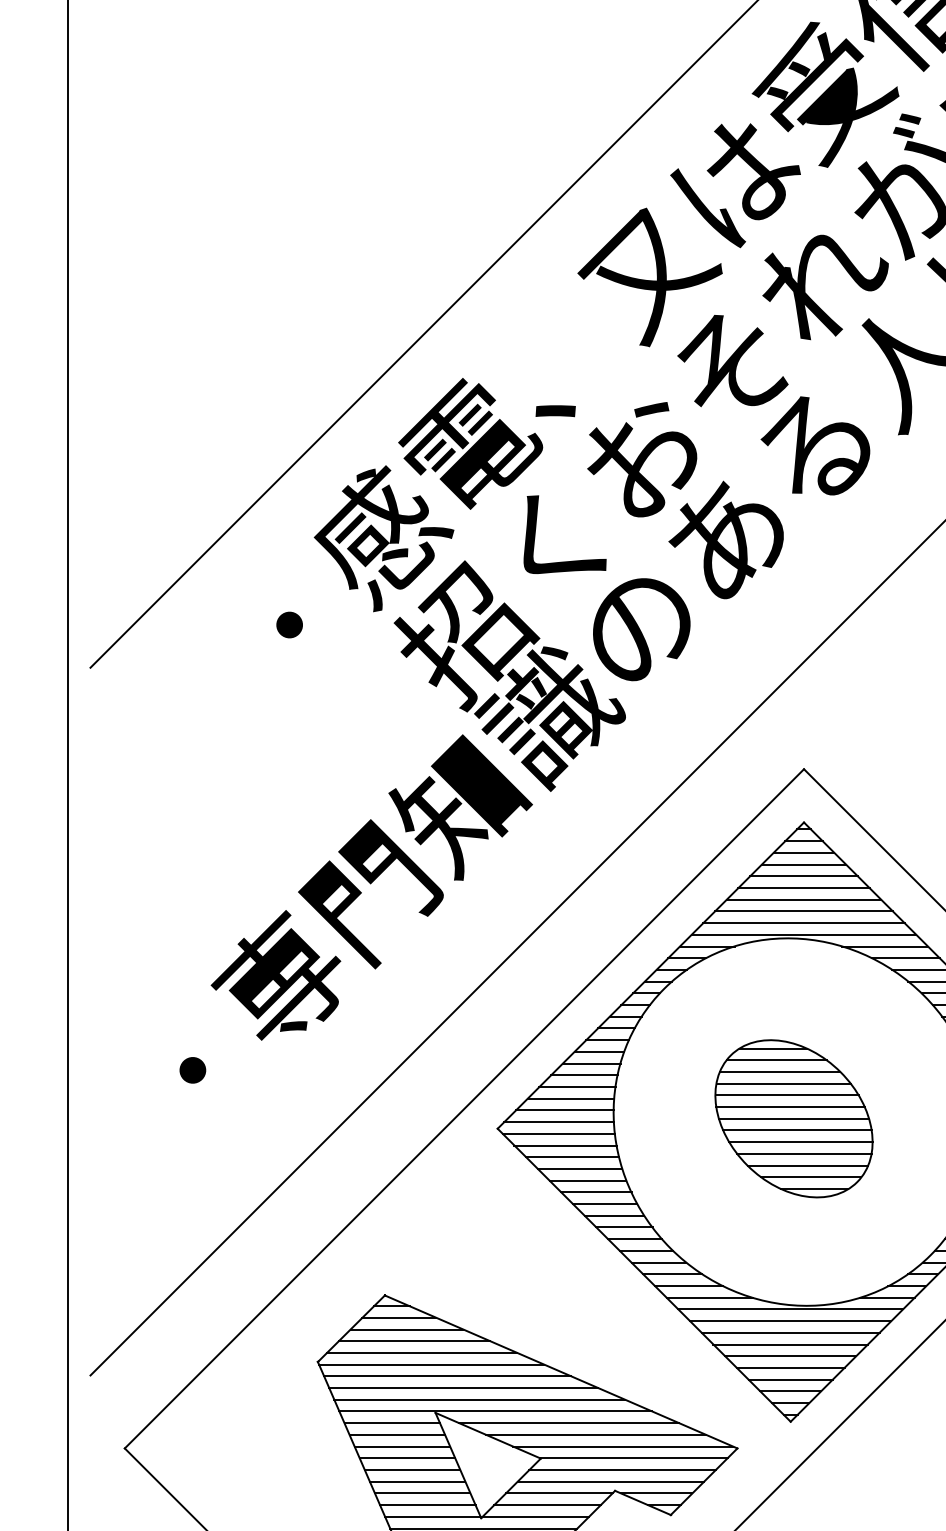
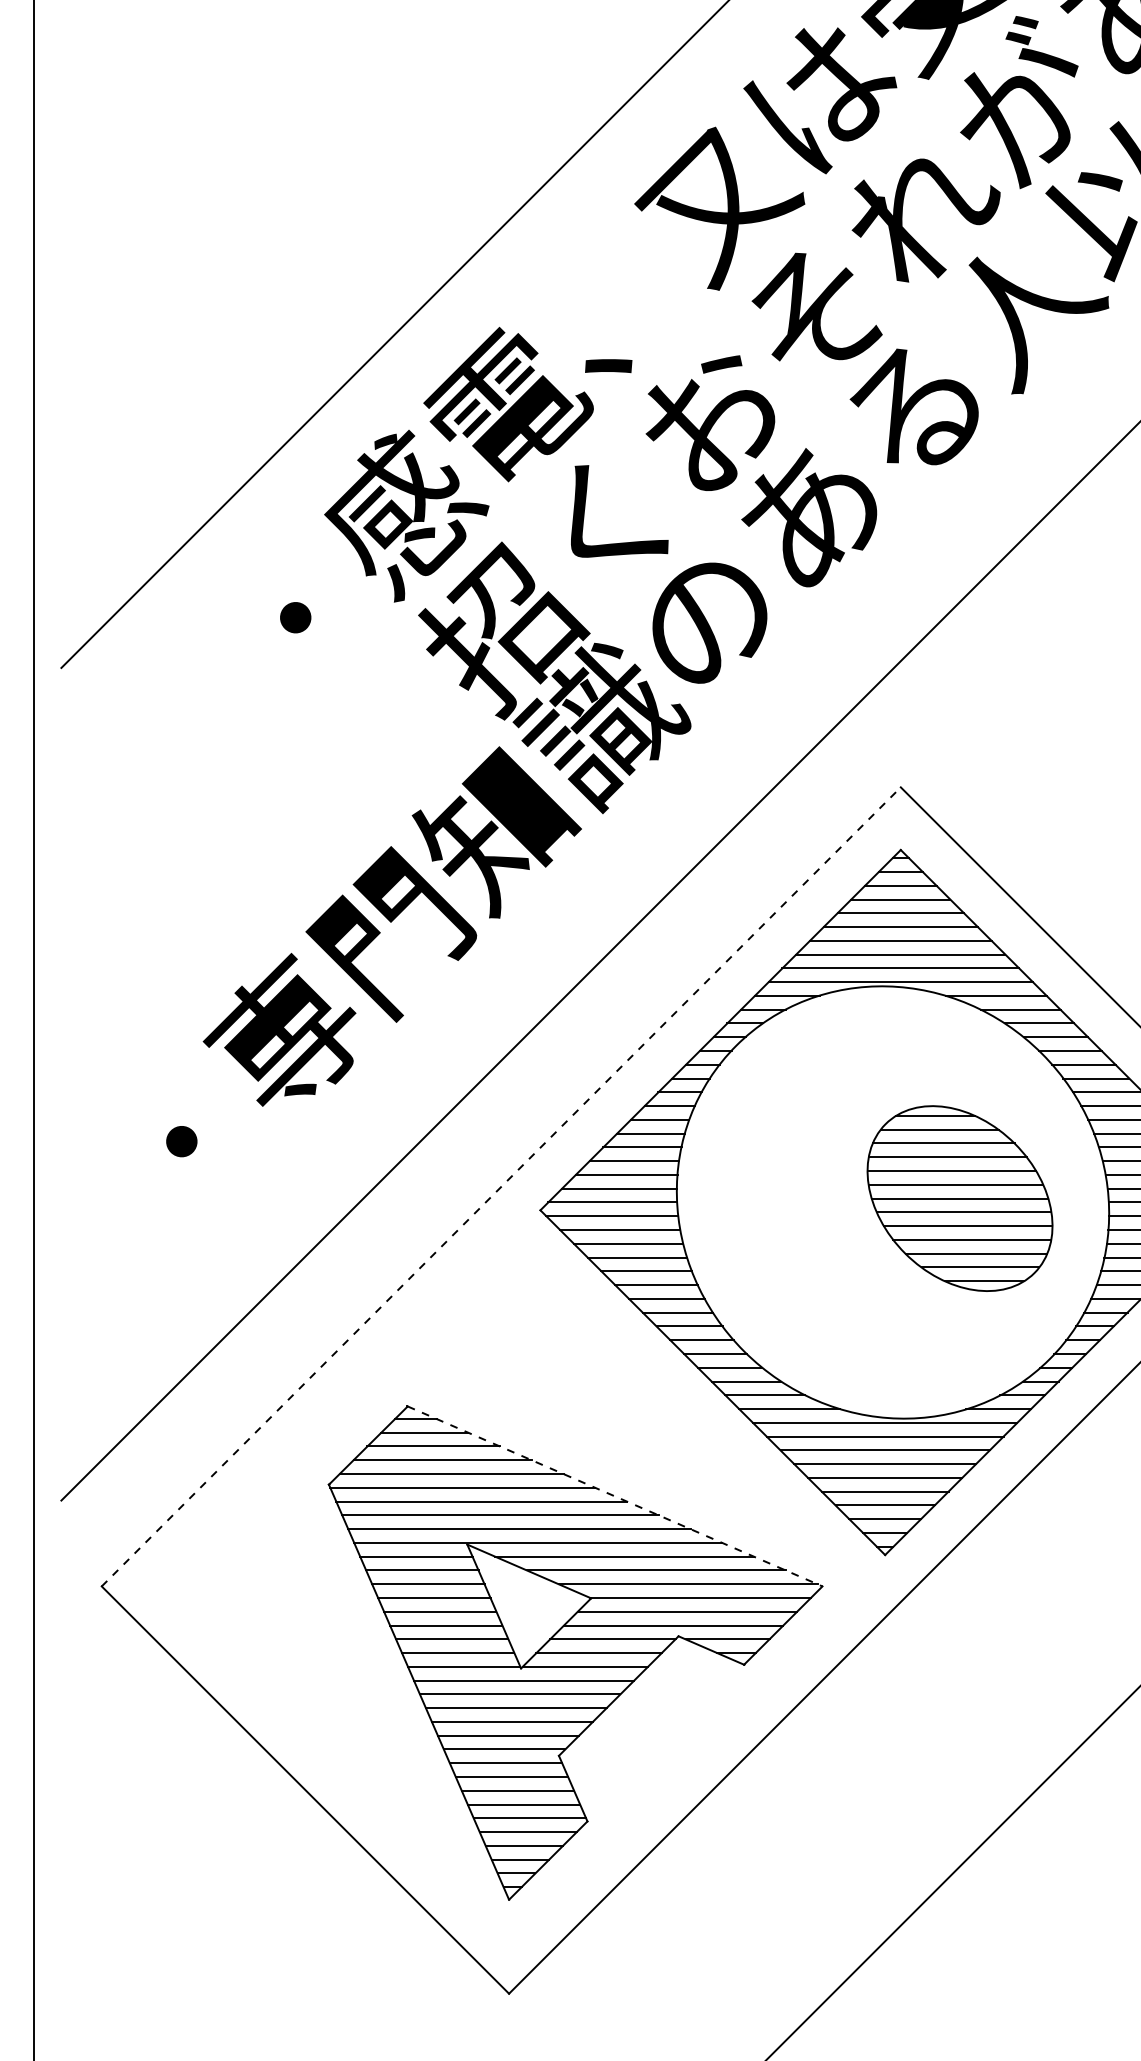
line: (464, 1108) -> (501, 1186), solid -> dashed
part: (793, 1118) -> (959, 1198), moved
line: (561, 1372) -> (615, 1496), solid -> dashed

